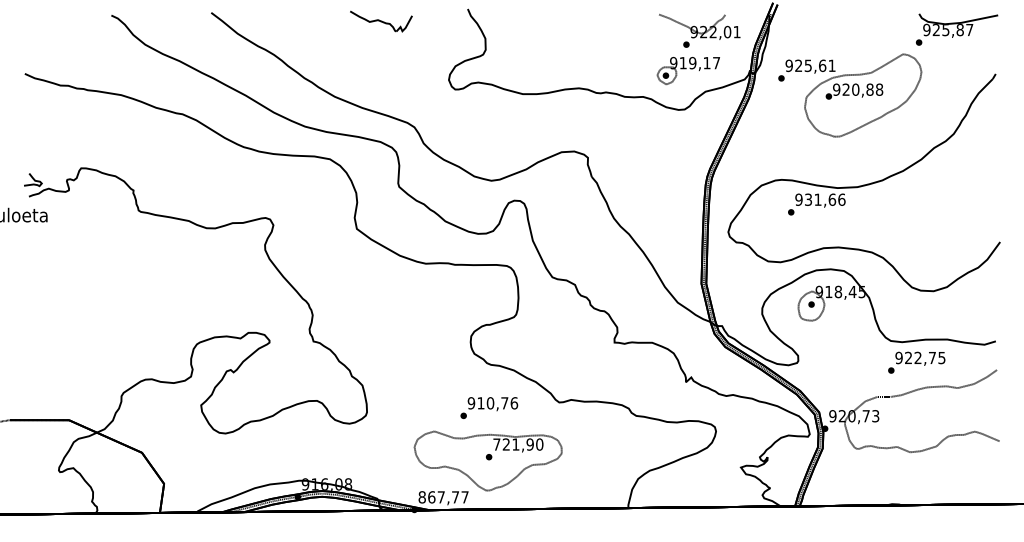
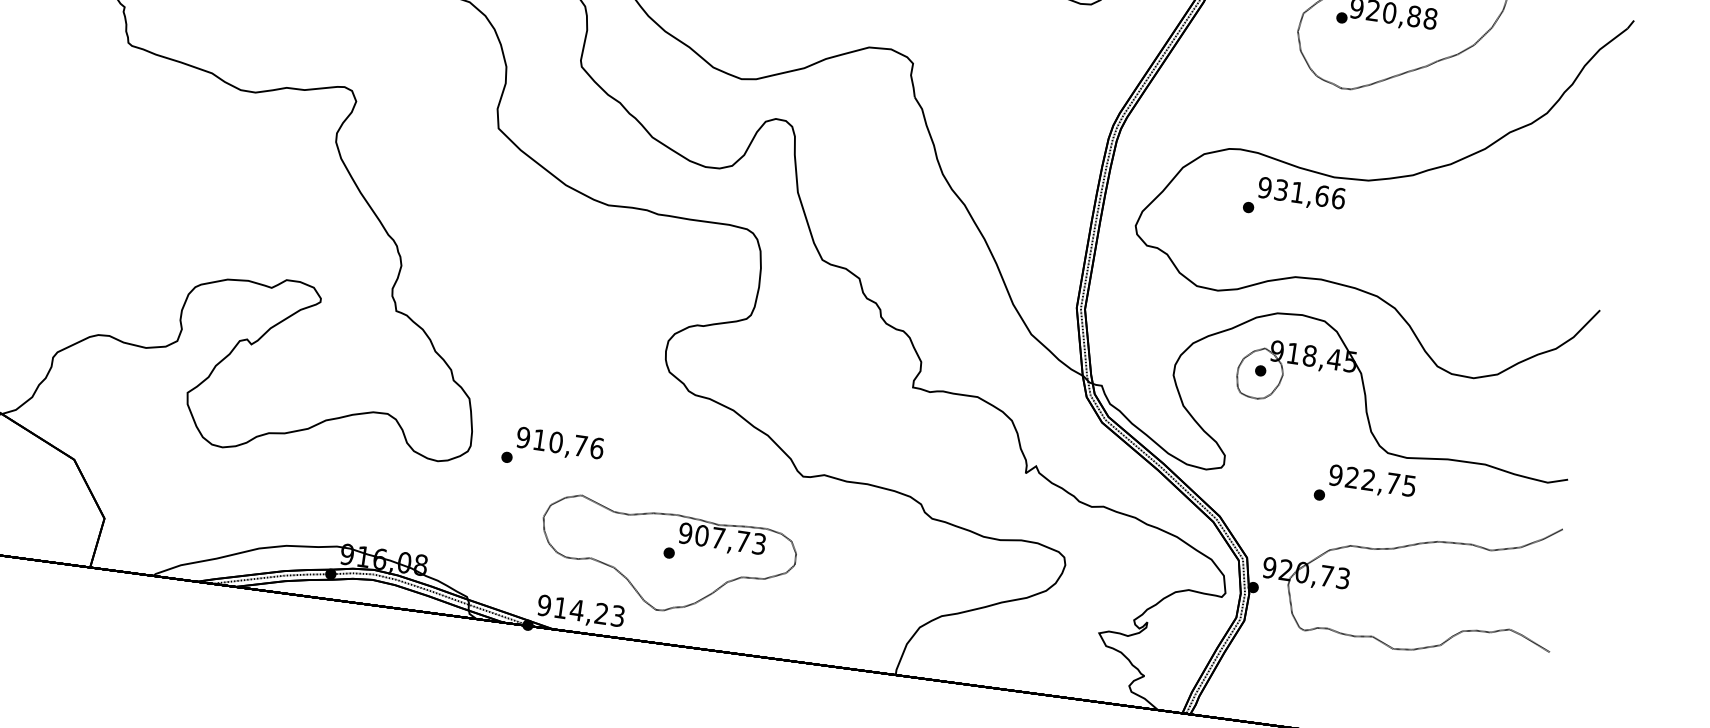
text: (916, 362) -> (1364, 487), moved
text: (489, 407) -> (553, 449), moved
text: (518, 444) -> (722, 538), 721,90 -> 907,73
text: (443, 497) -> (580, 611), 867,77 -> 914,23

